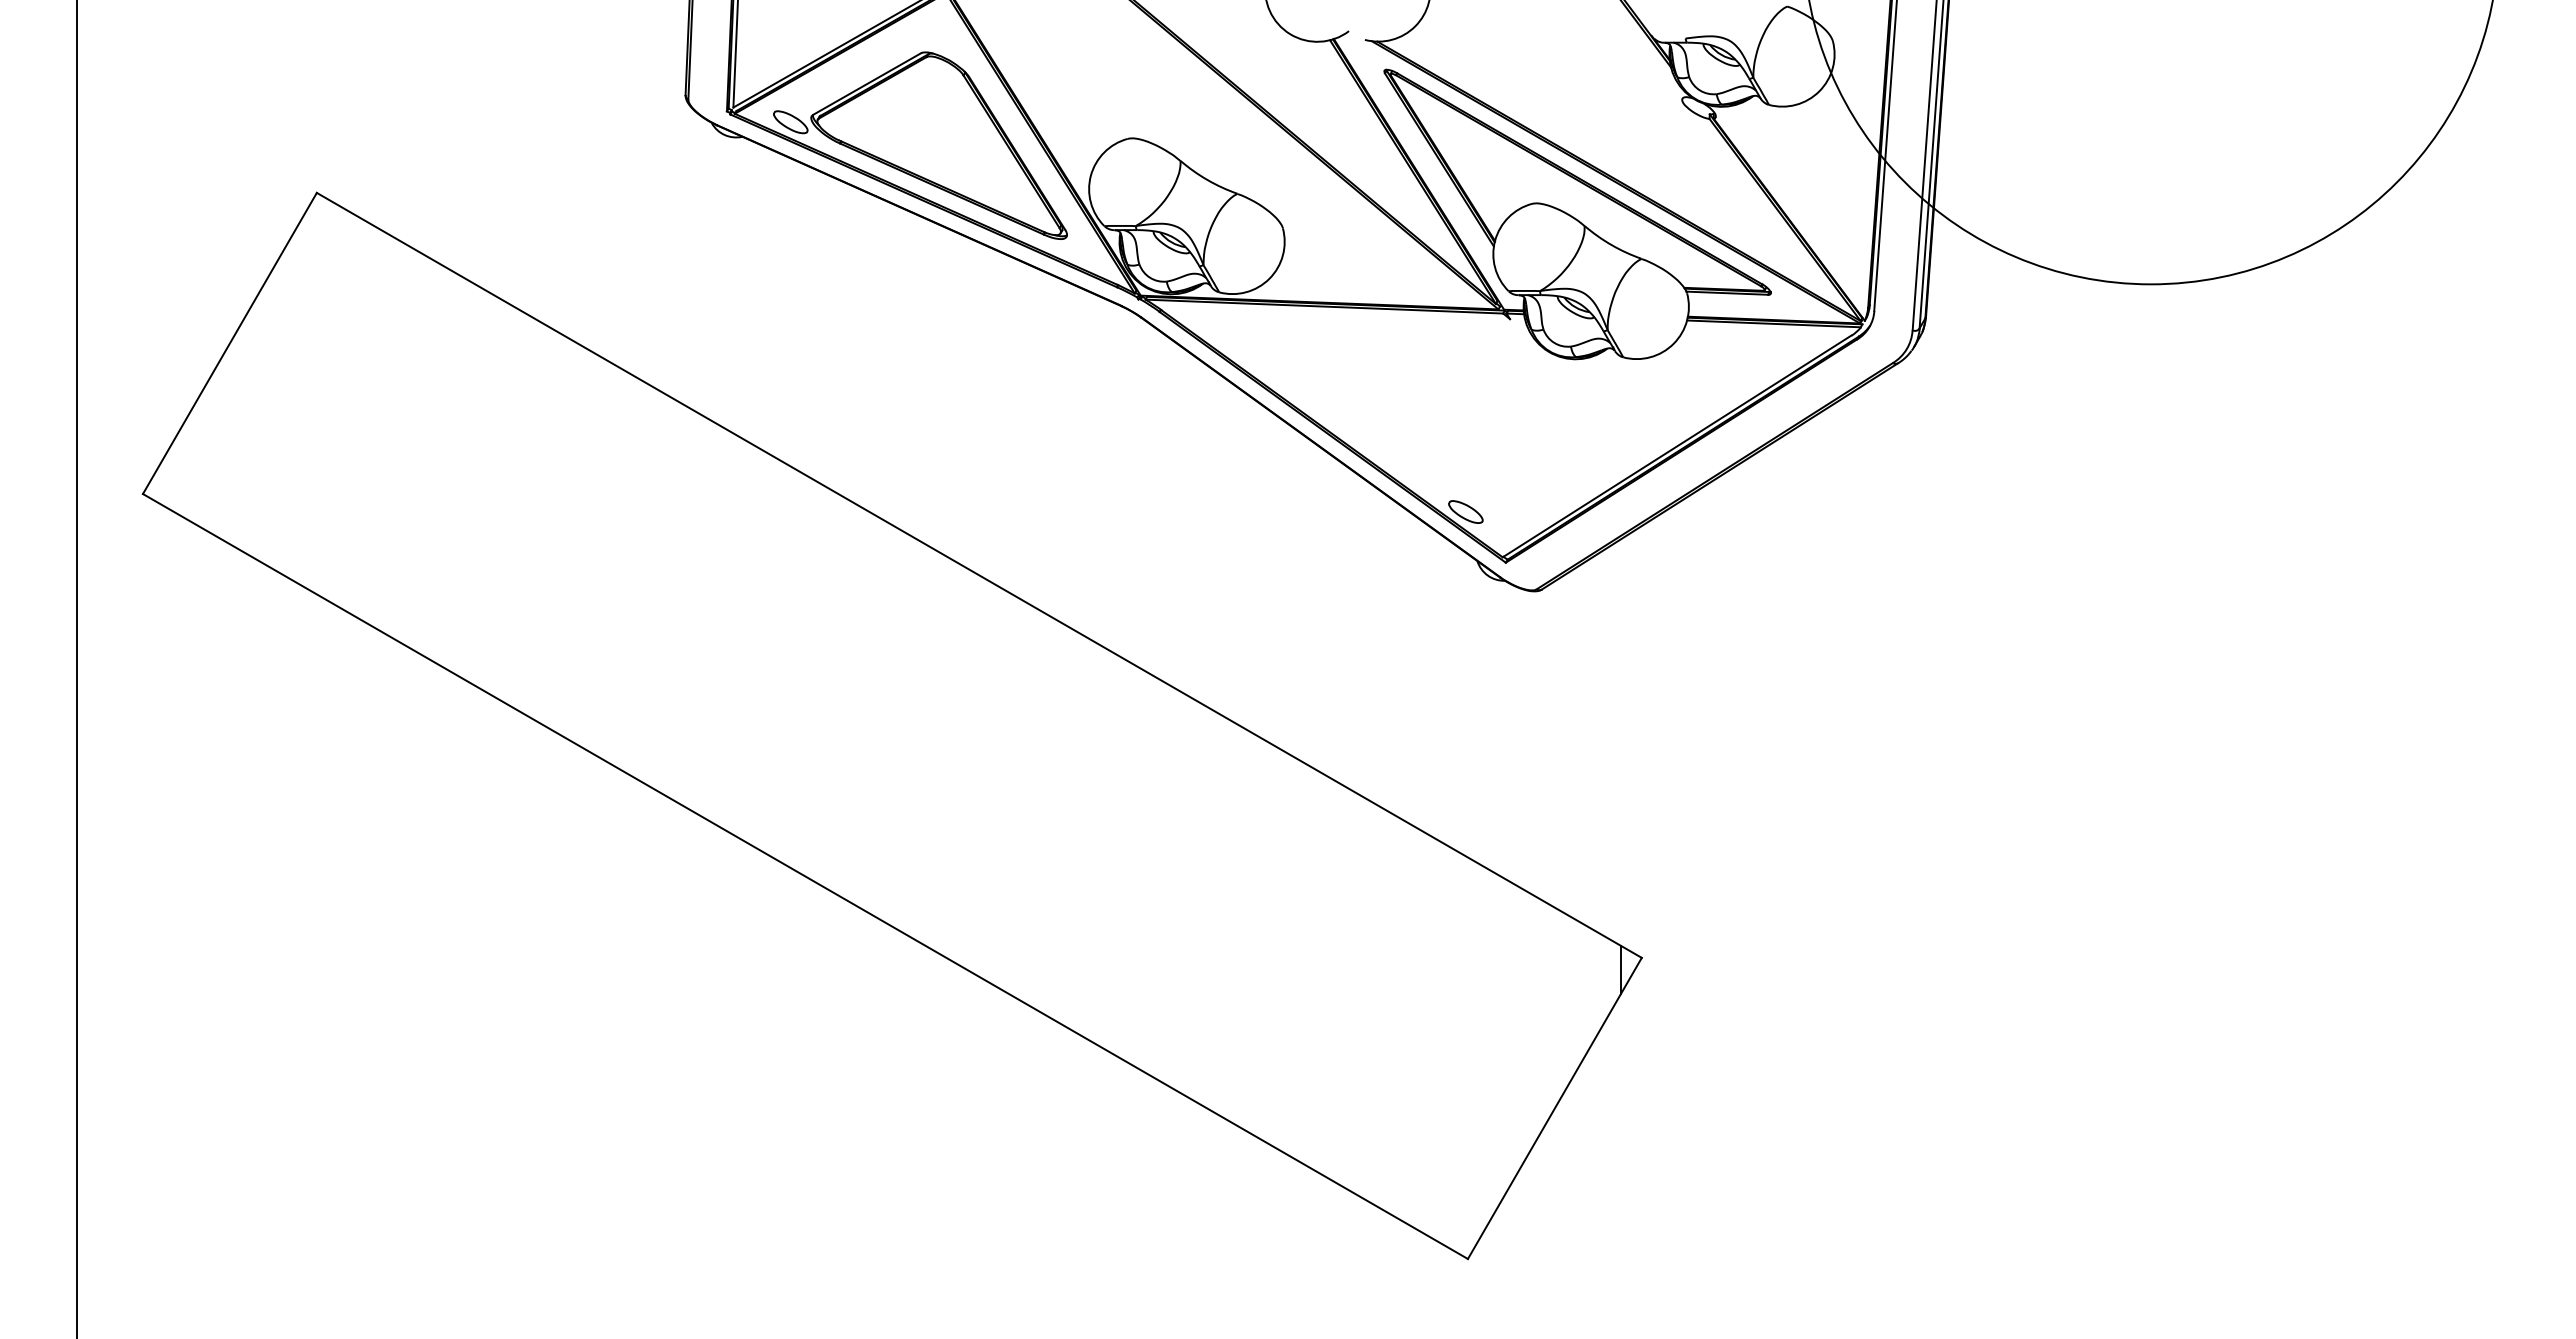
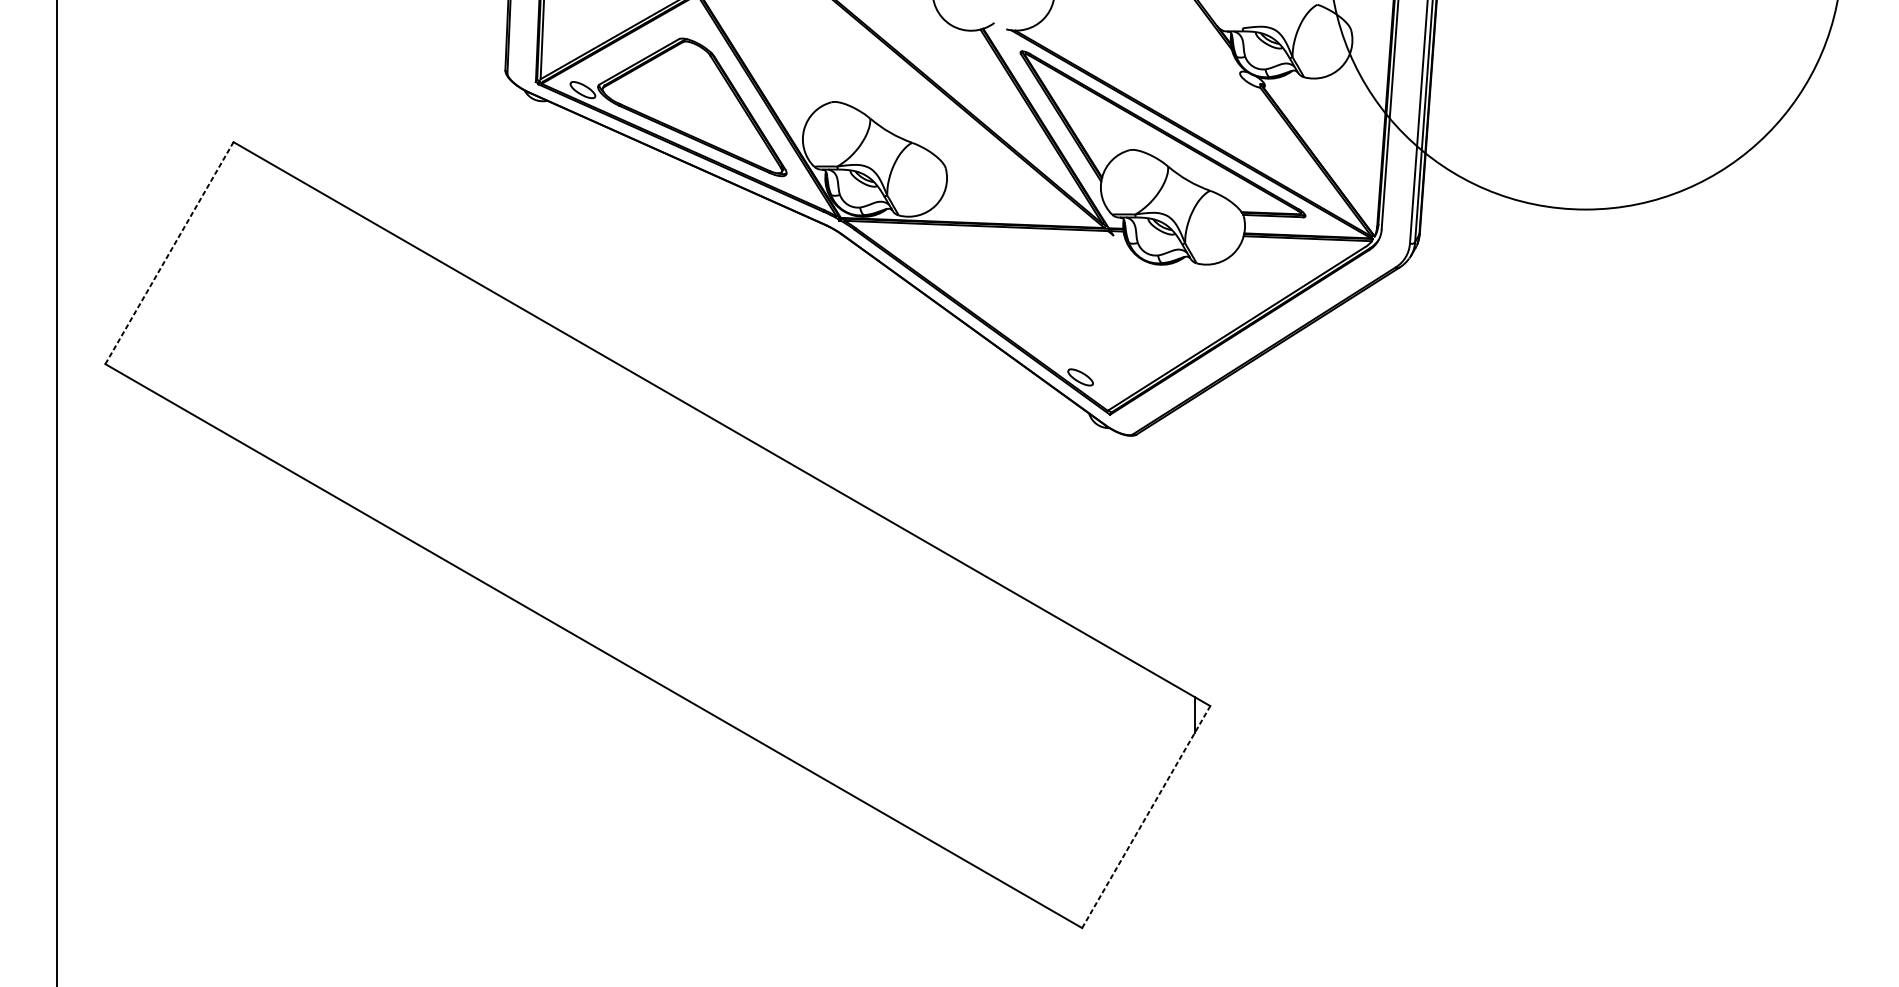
line: (229, 343) -> (169, 253), solid -> dashed
line: (1554, 1108) -> (1145, 817), solid -> dashed

